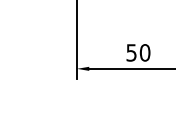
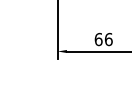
text: (138, 52) -> (103, 39), 50 -> 66

